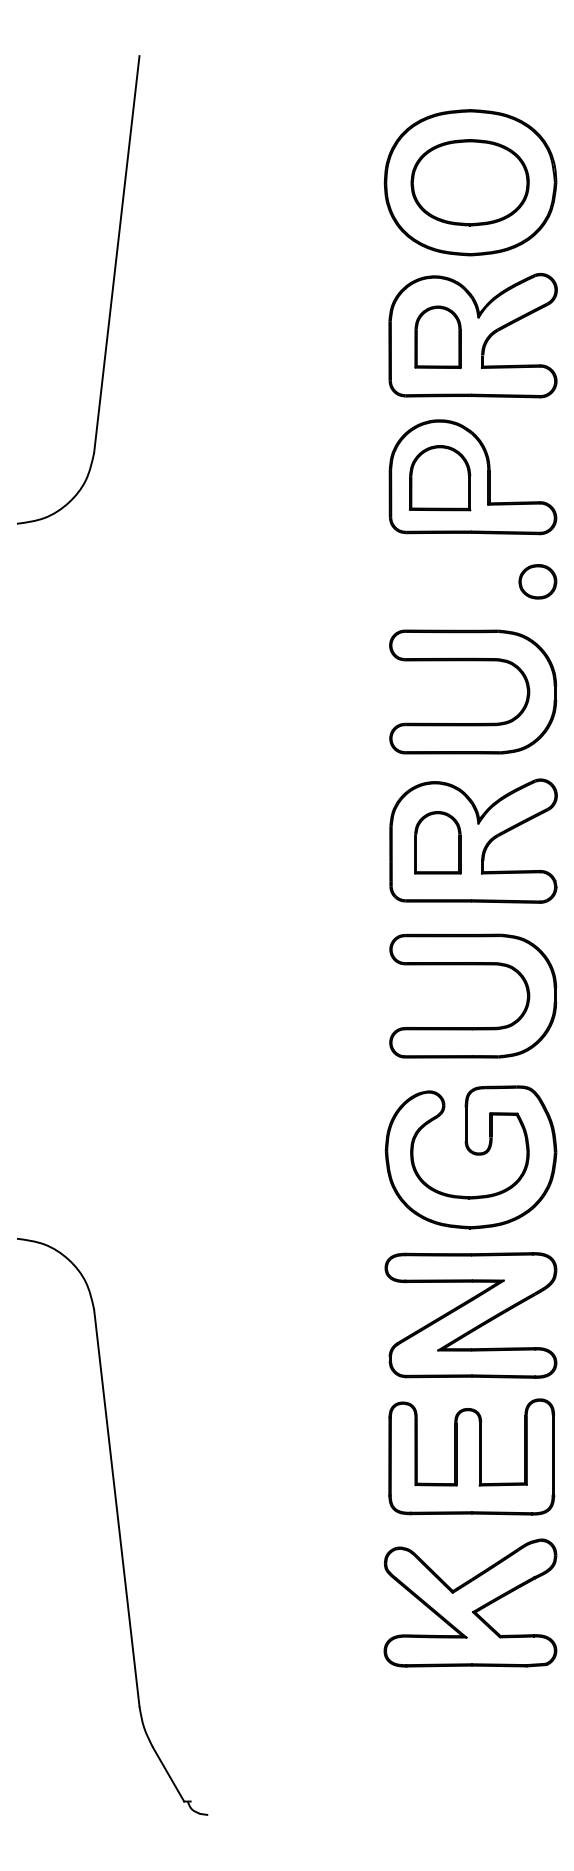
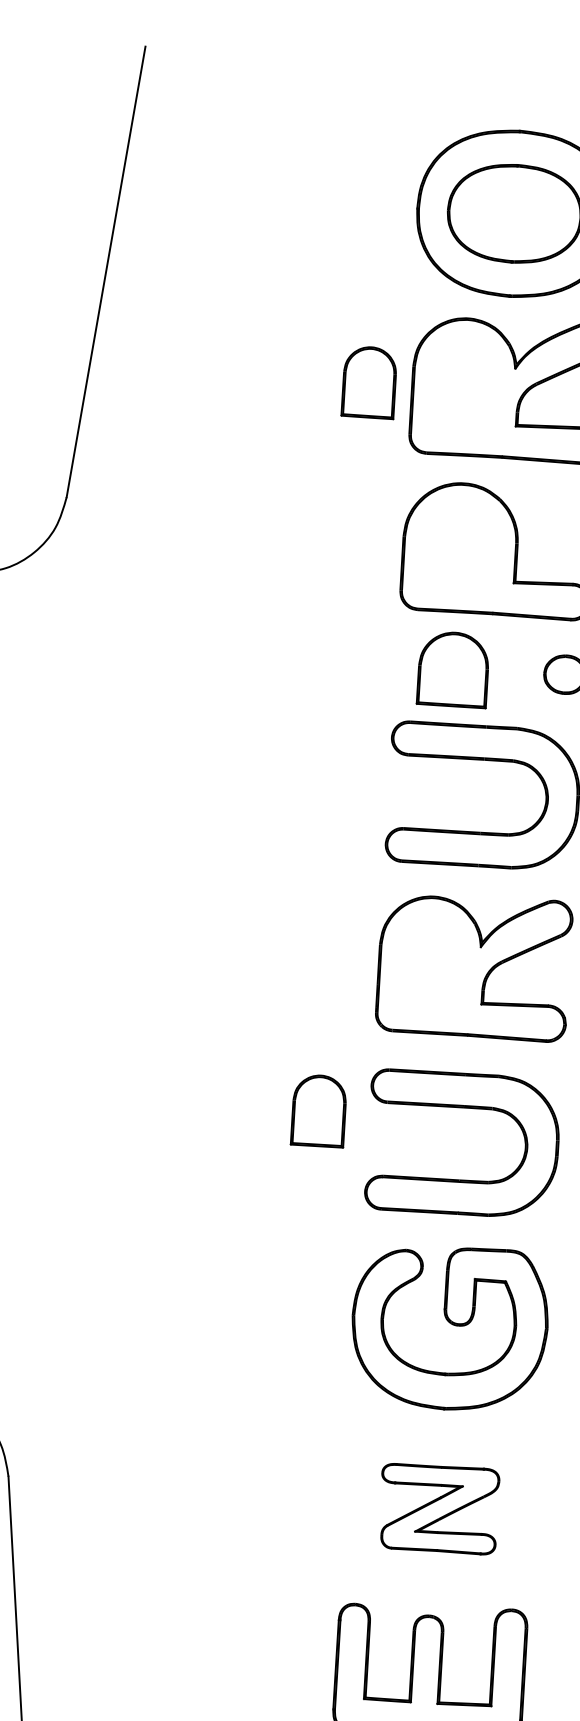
part: (437, 337) -> (368, 382), moved
part: (439, 478) -> (452, 669), moved
part: (437, 842) -> (318, 1110), moved
part: (470, 1315) -> (438, 1508), size x0.6

